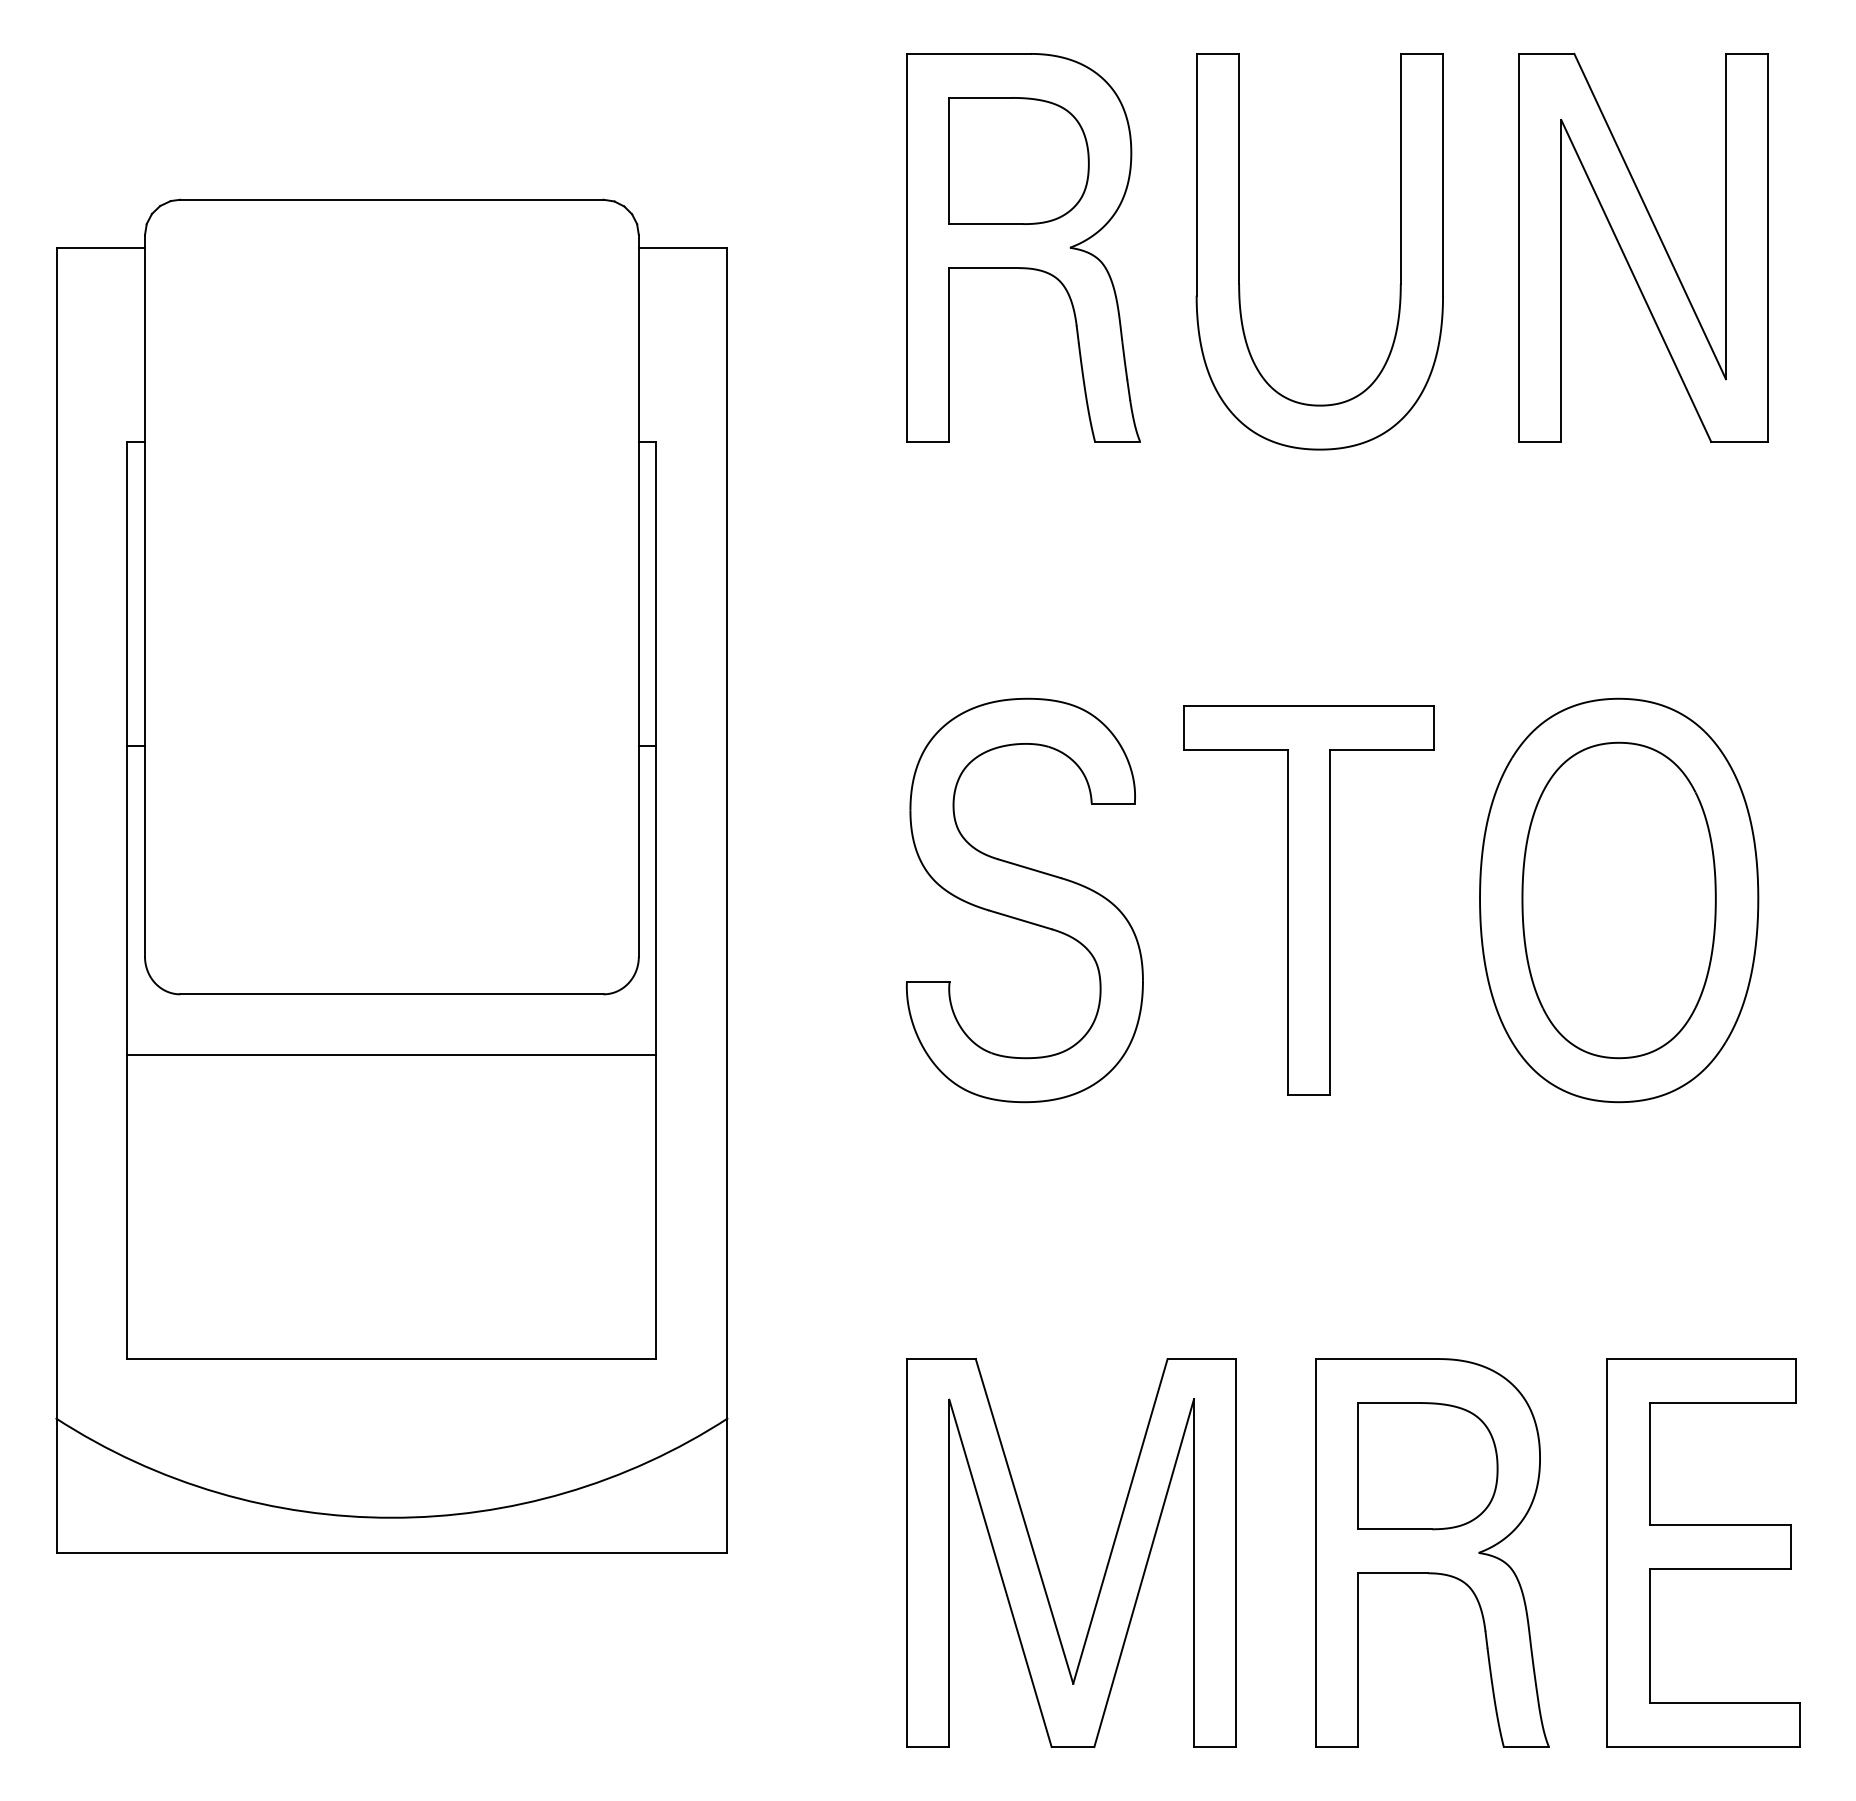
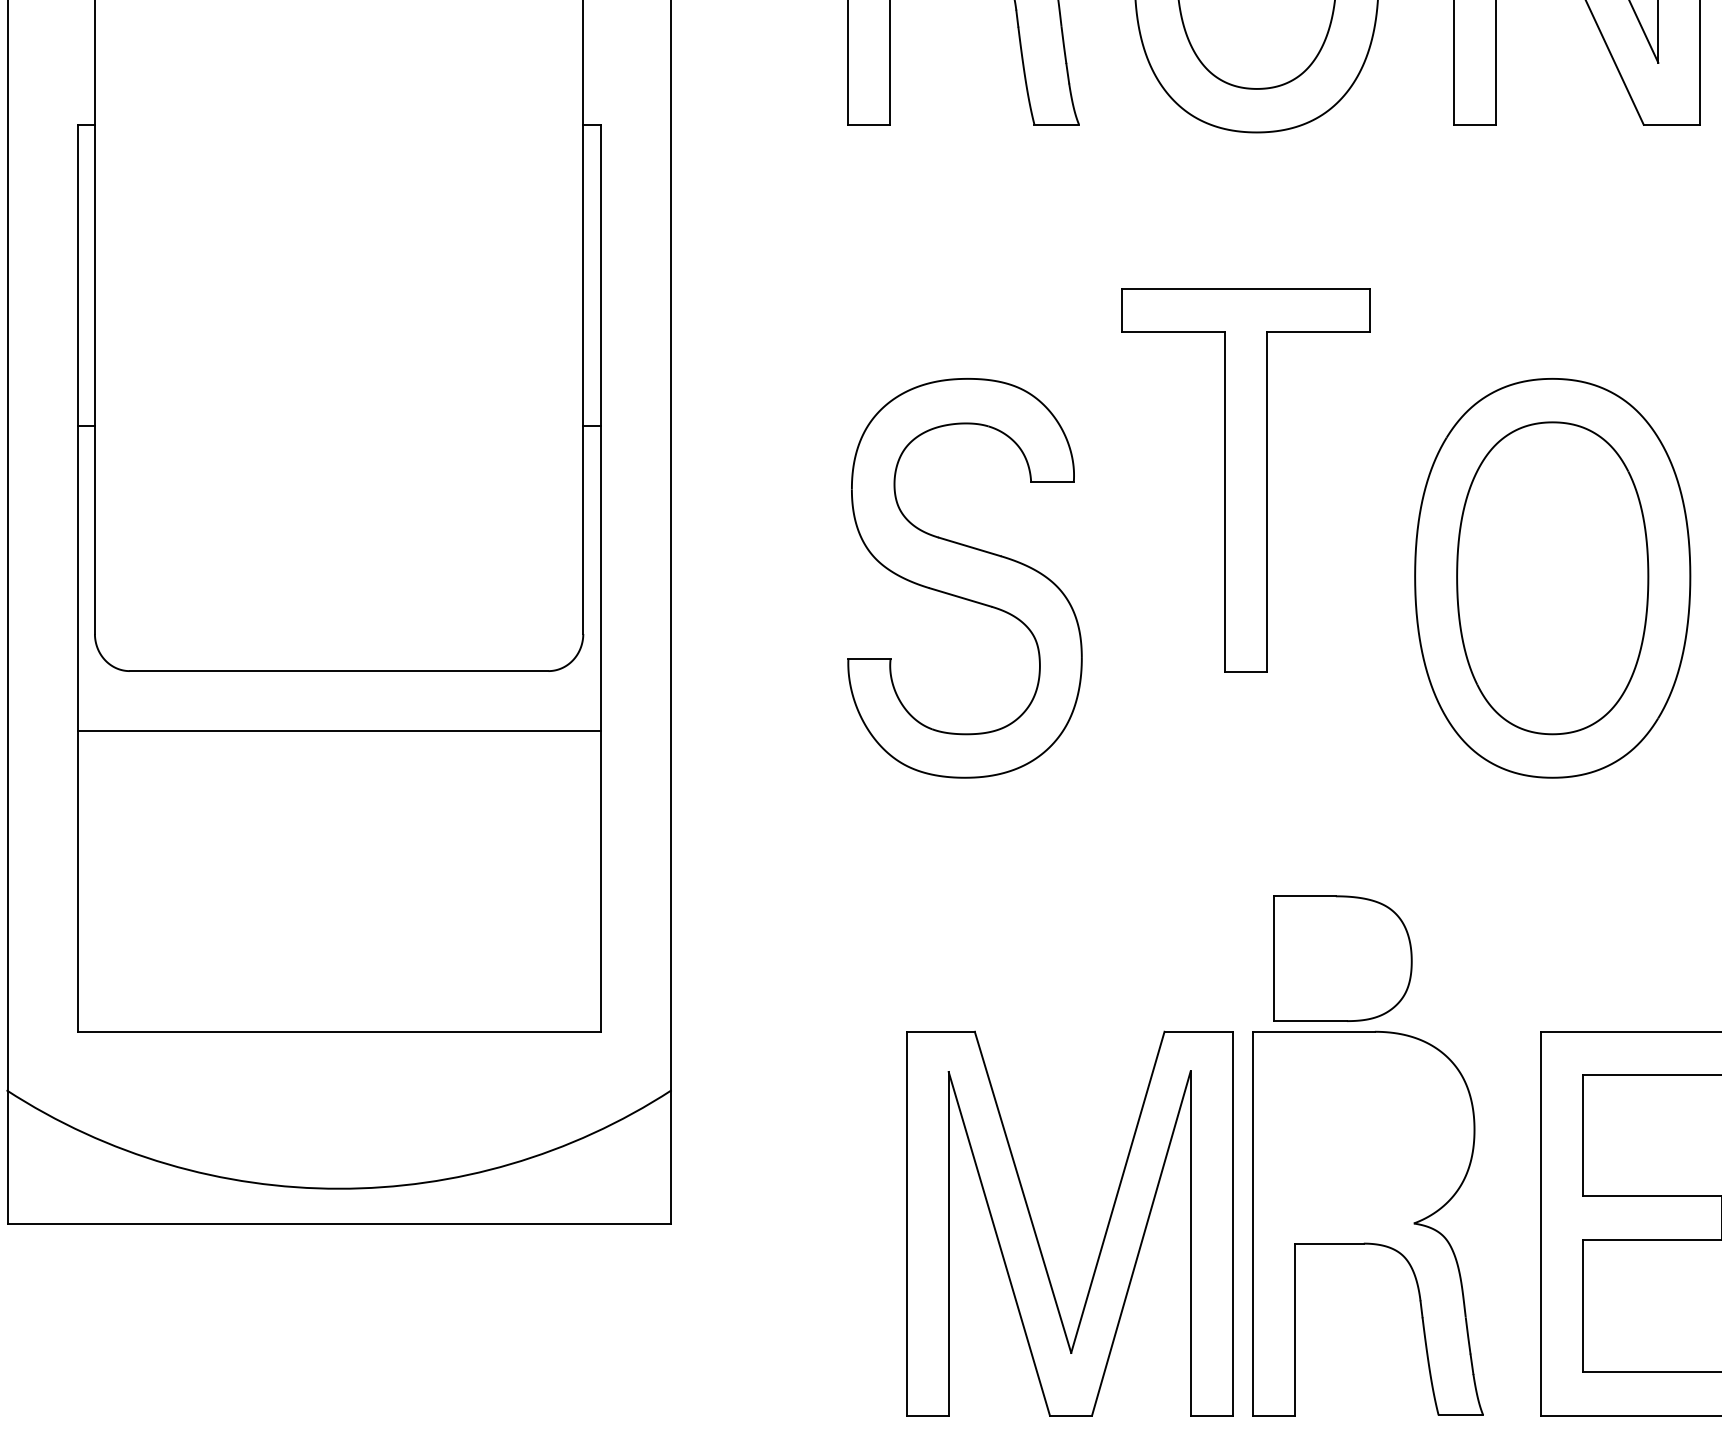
part: (1308, 900) -> (1245, 480), moved
part: (1427, 1466) -> (1342, 959), moved
part: (1038, 1563) -> (1036, 1233), moved

